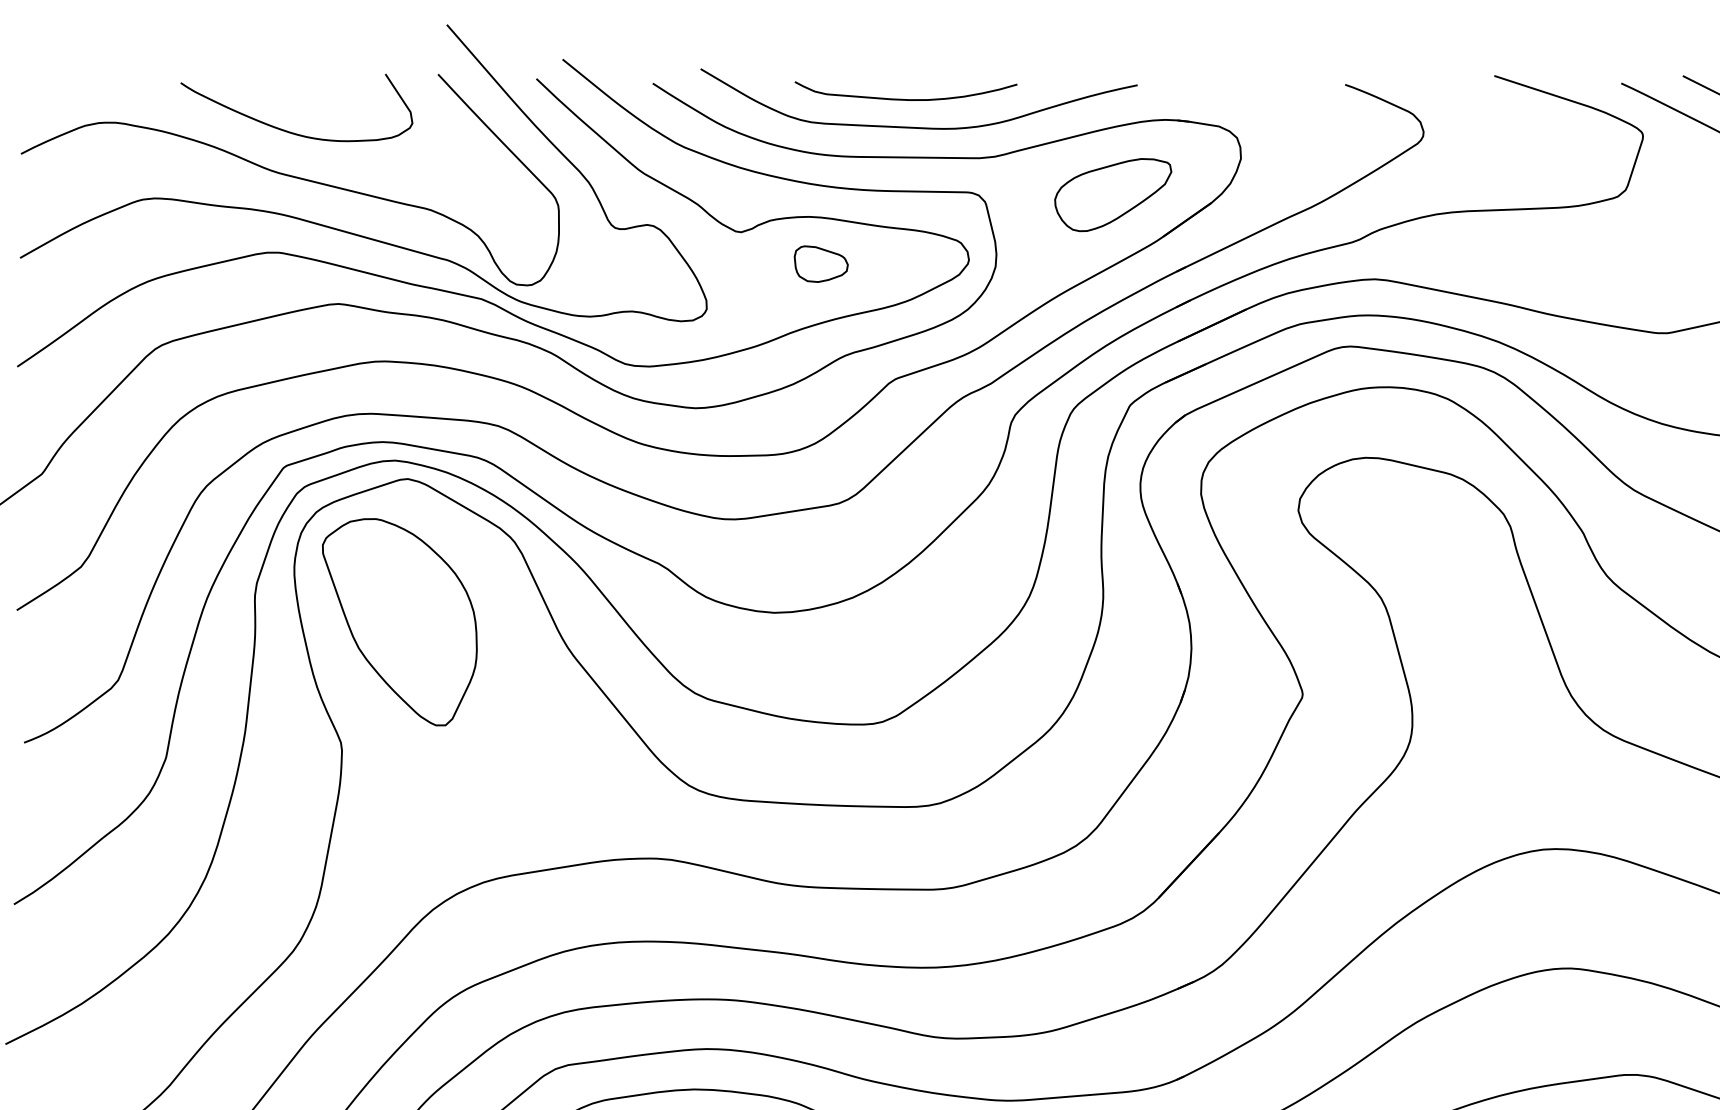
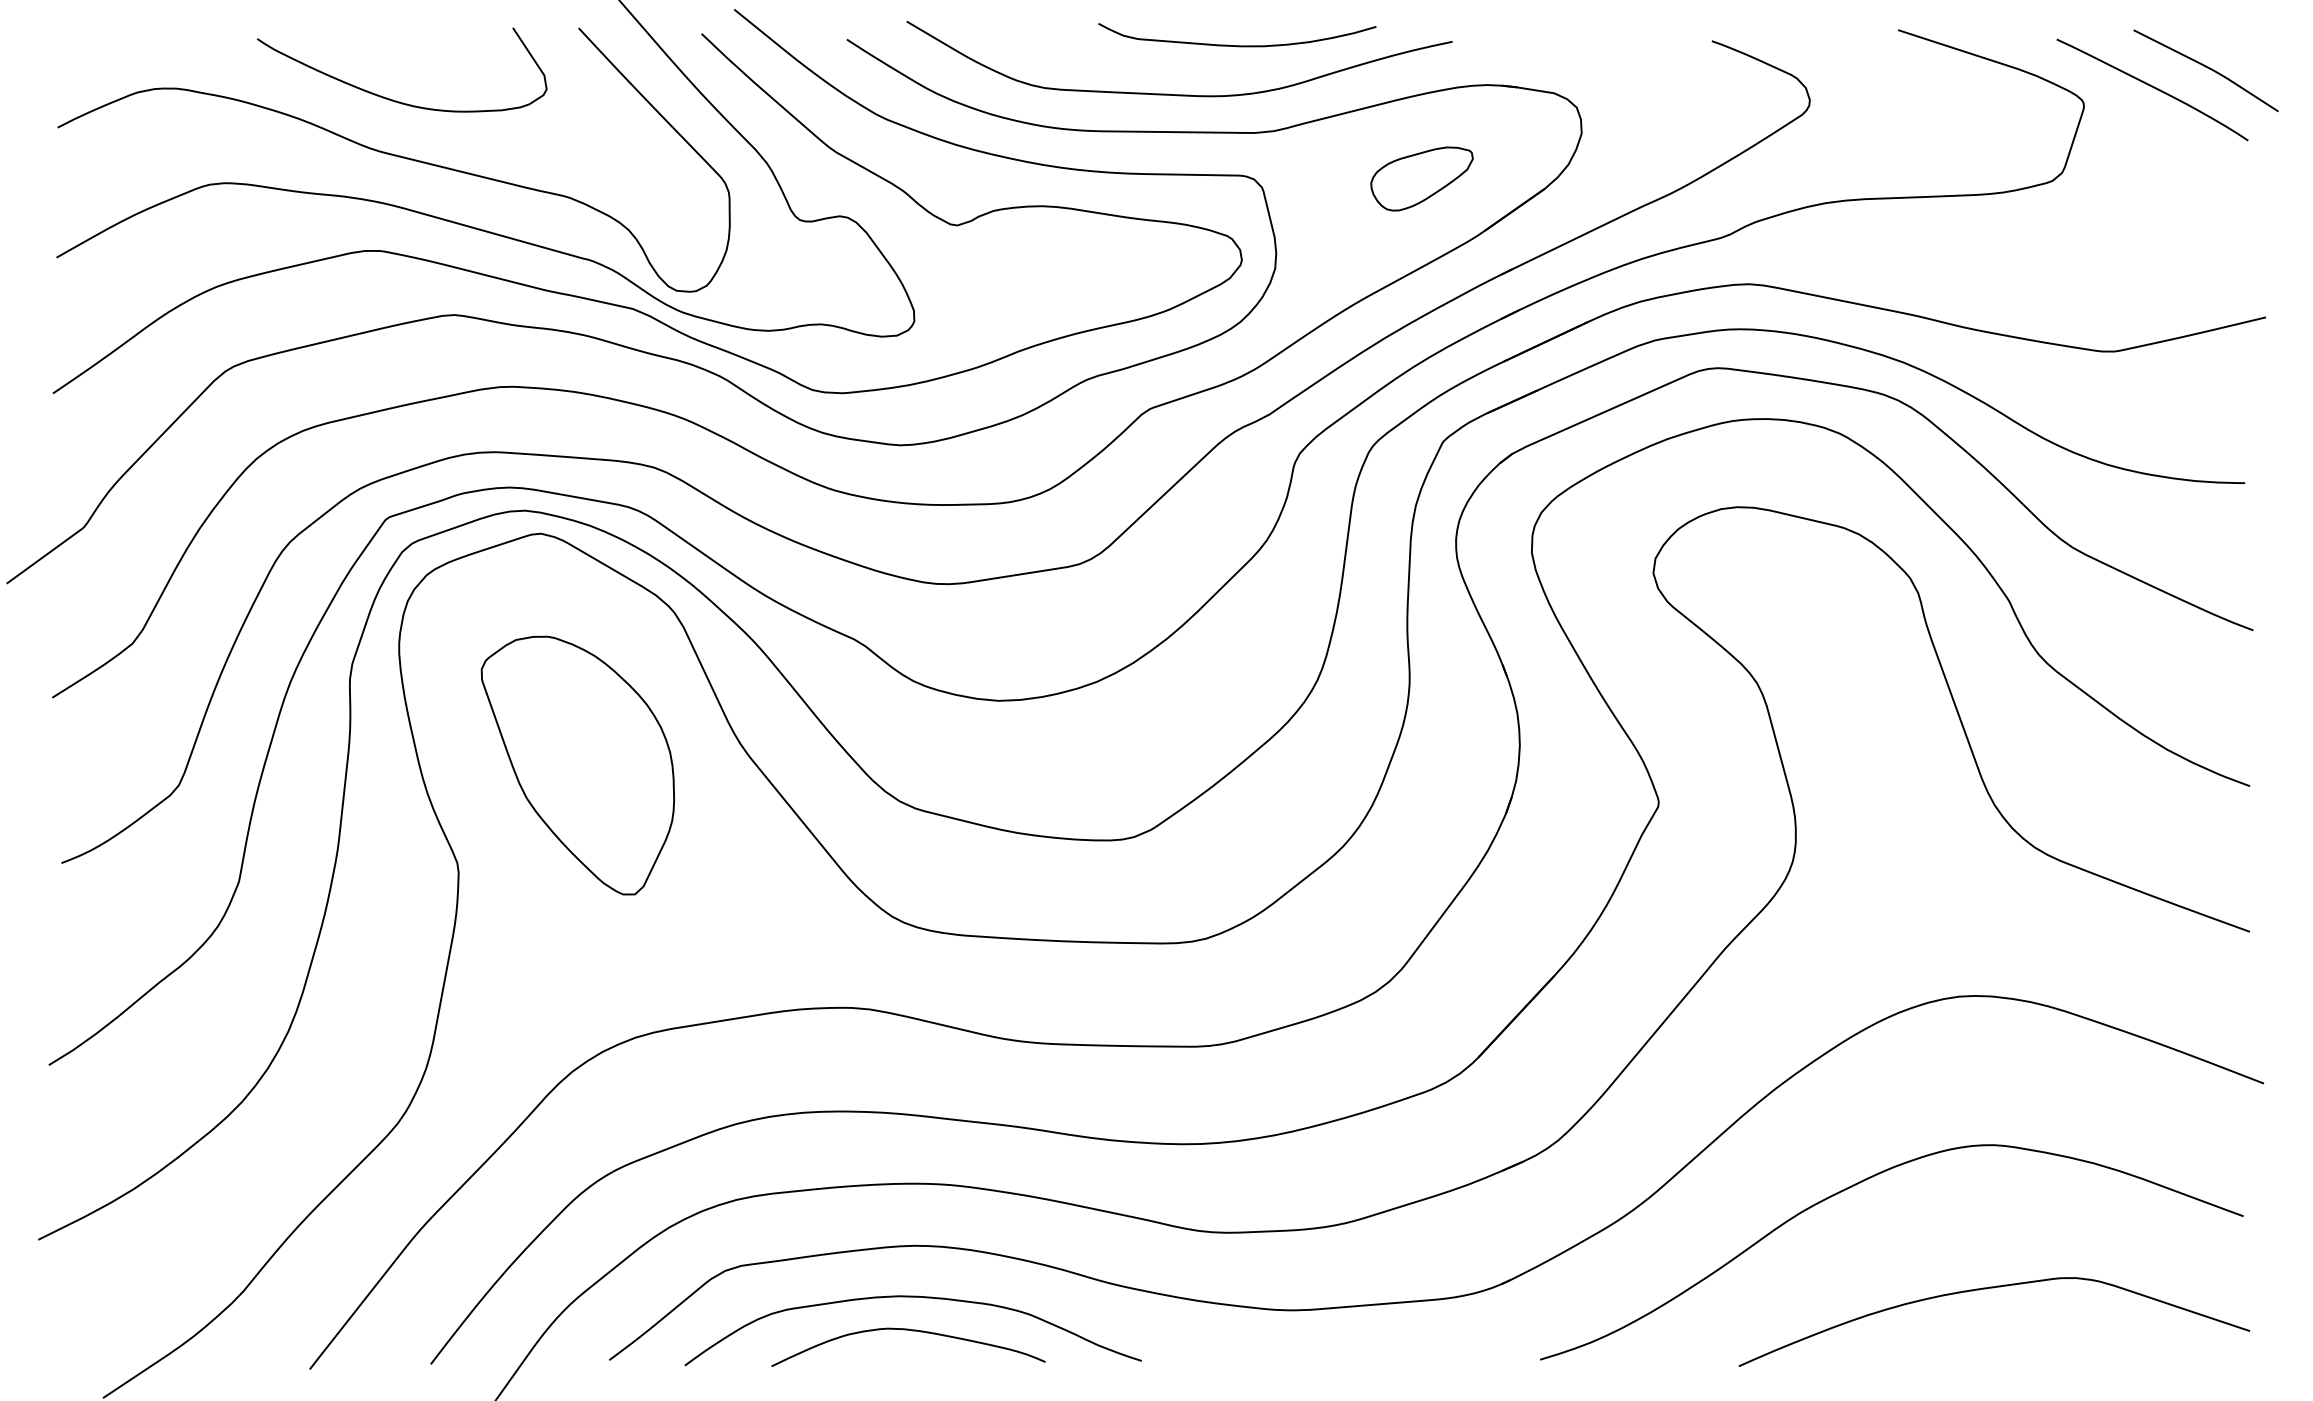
curve: (906, 99) -> (1237, 45), moved
part: (1112, 194) -> (1421, 178), size x0.7
part: (821, 264) -> (1057, 265), removed
part: (399, 622) -> (577, 765), moved

